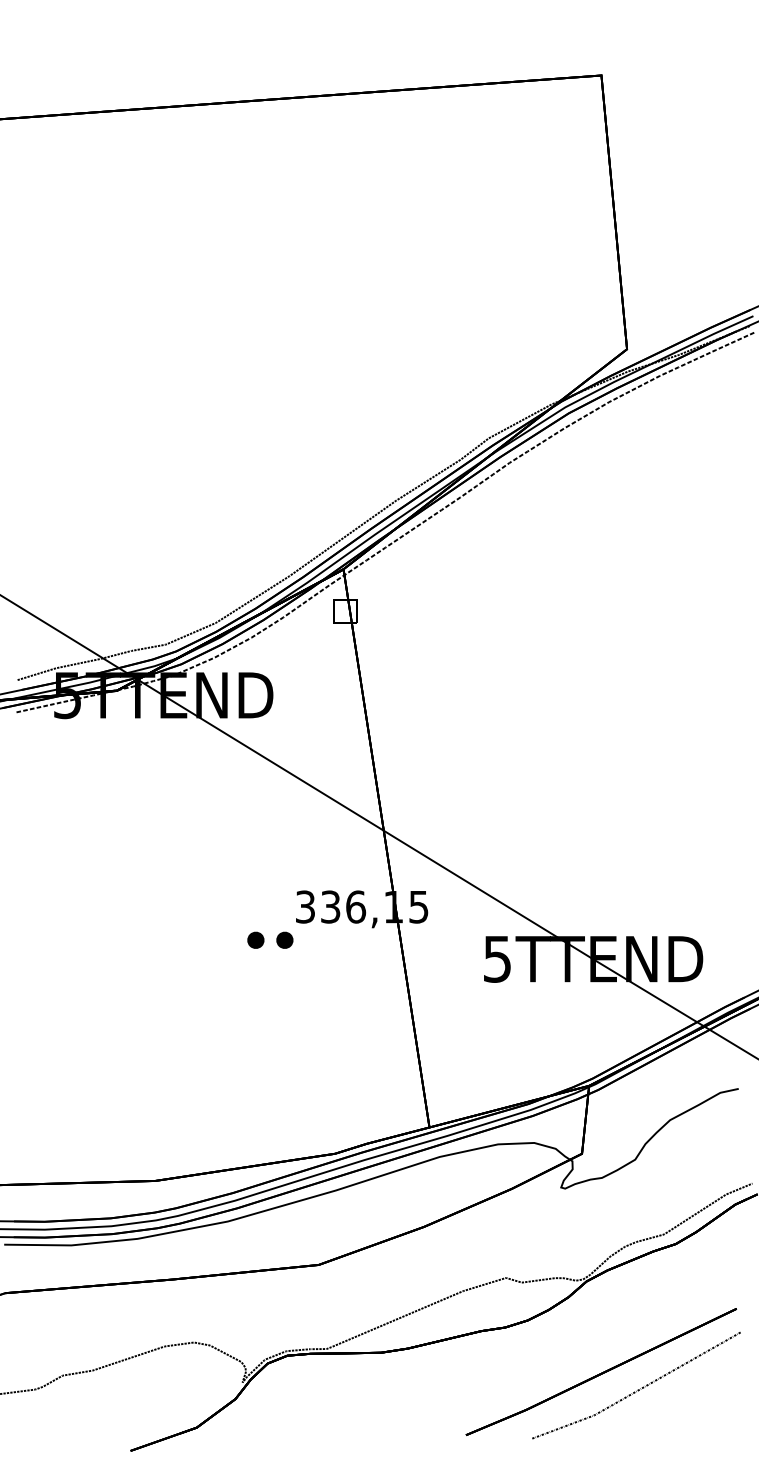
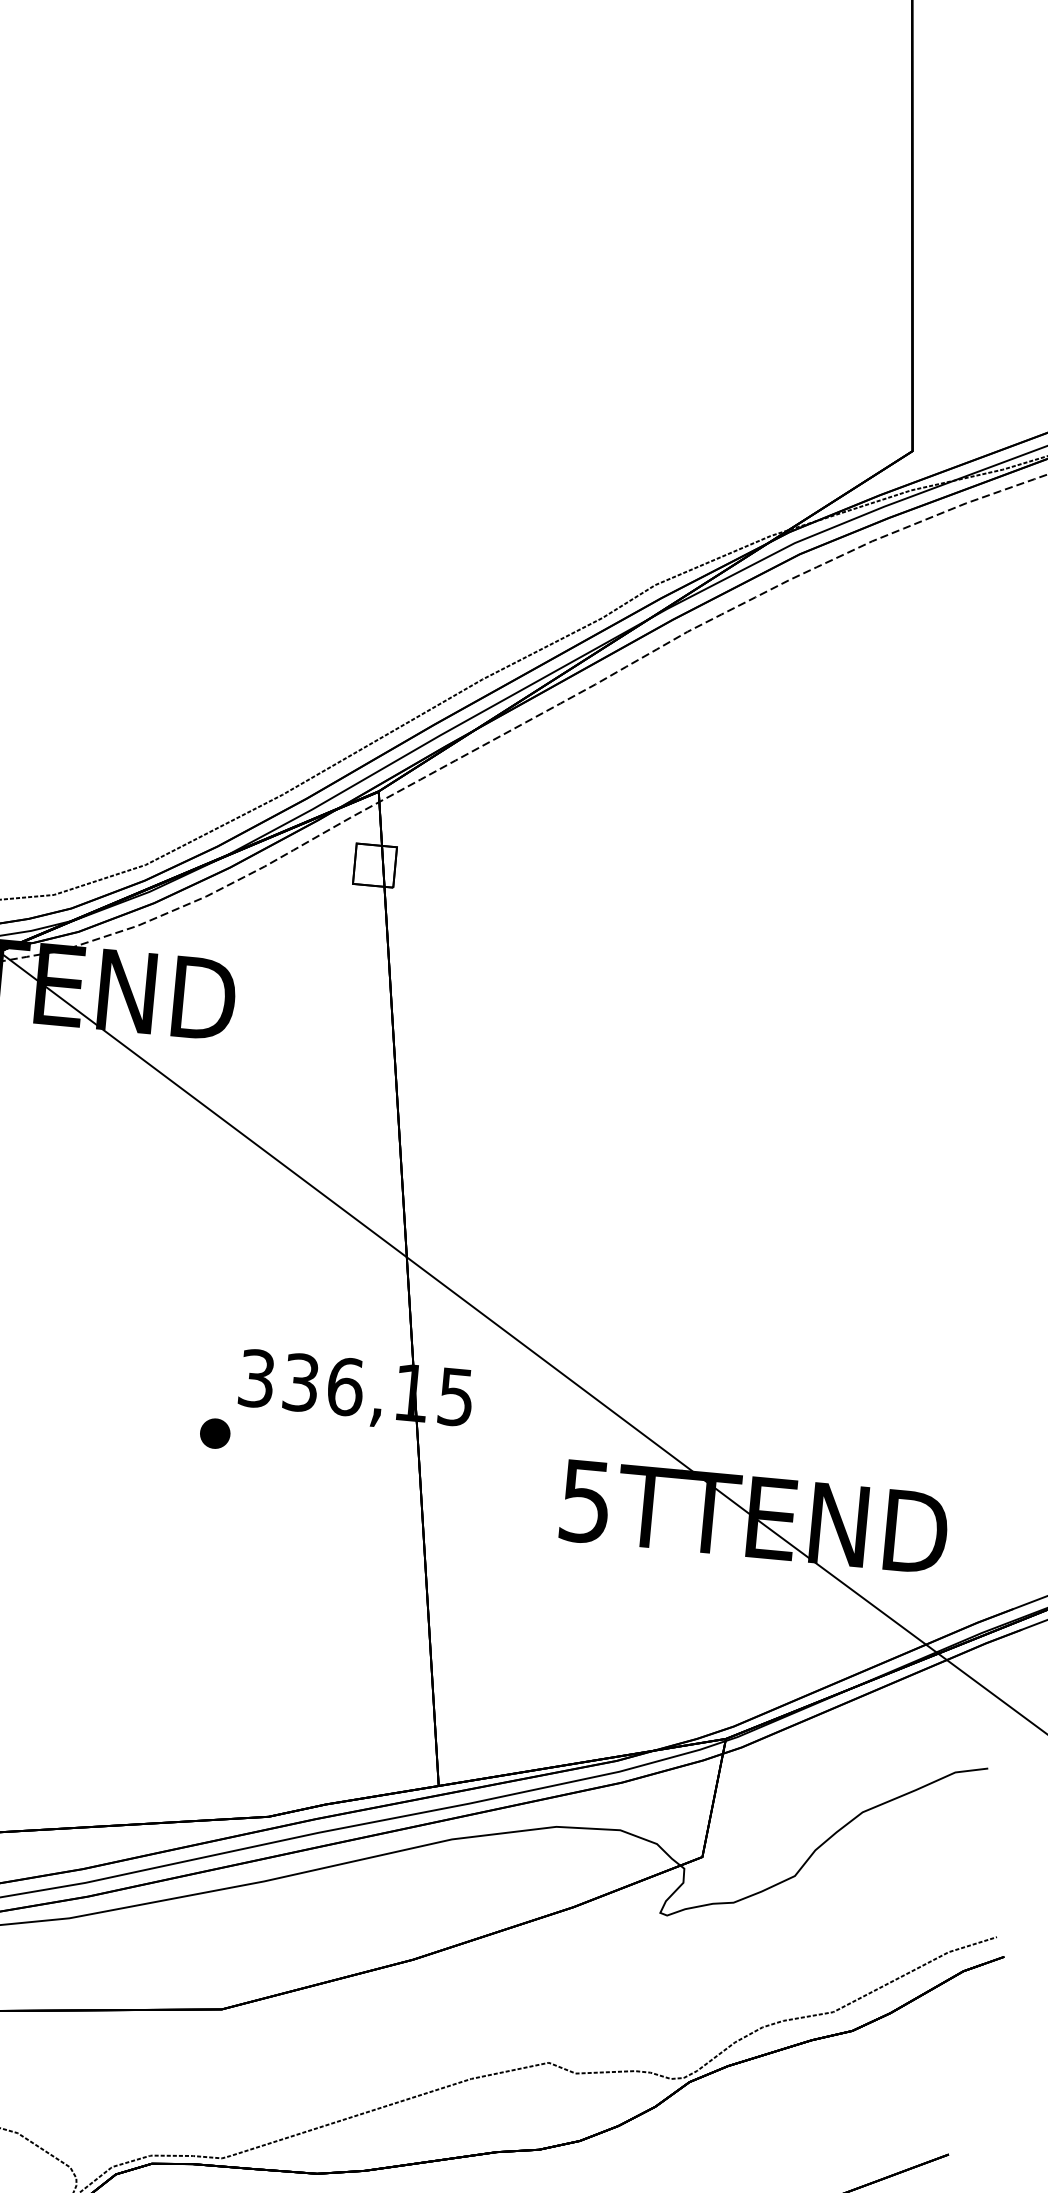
part: (255, 939) -> (163, 1427), removed

